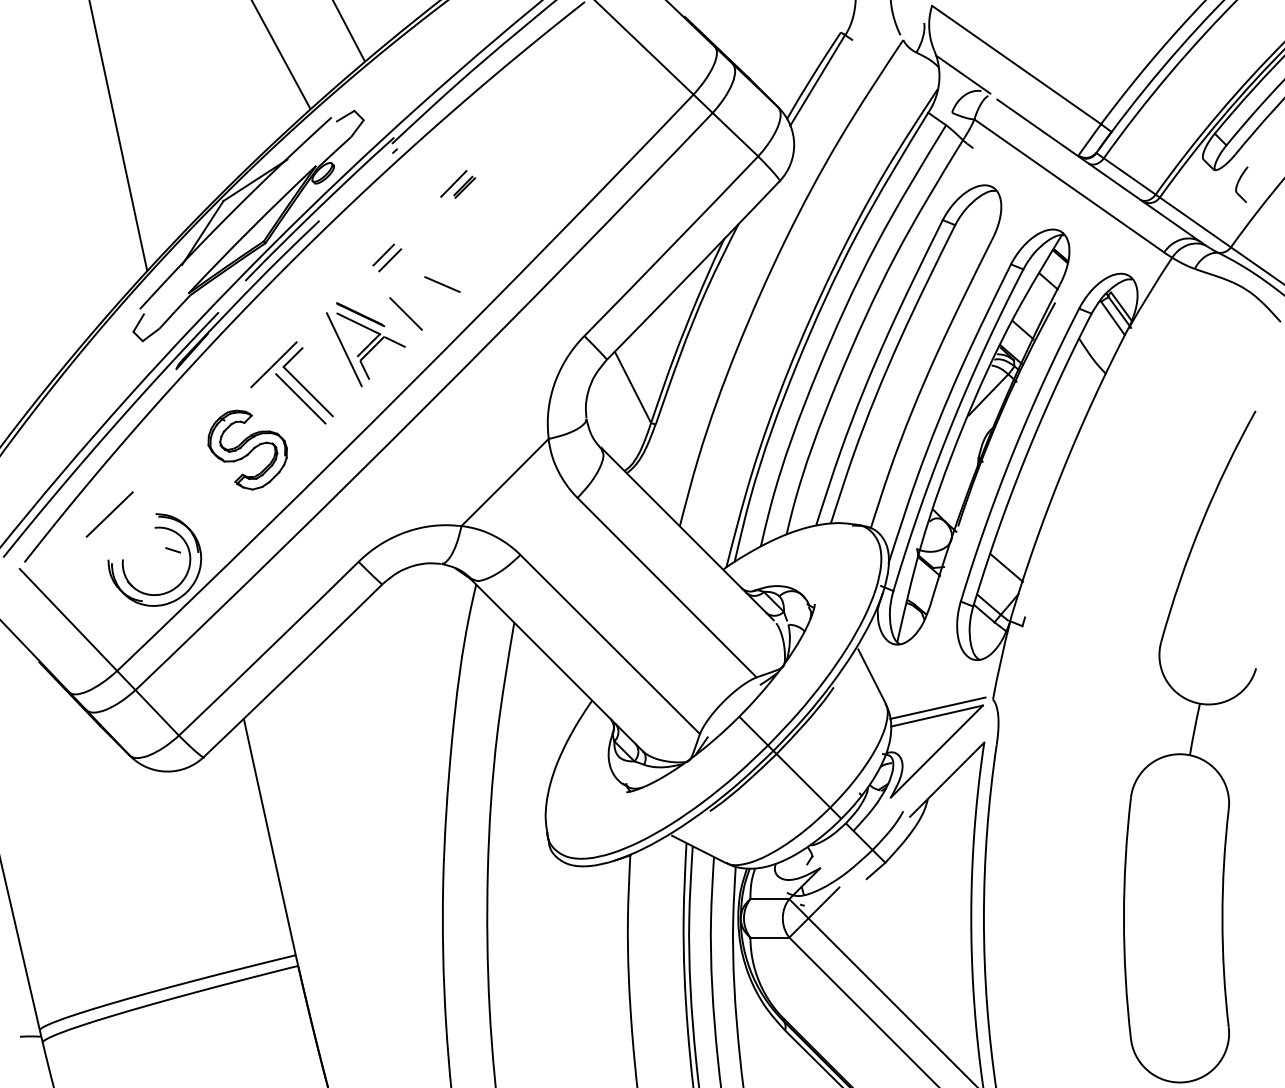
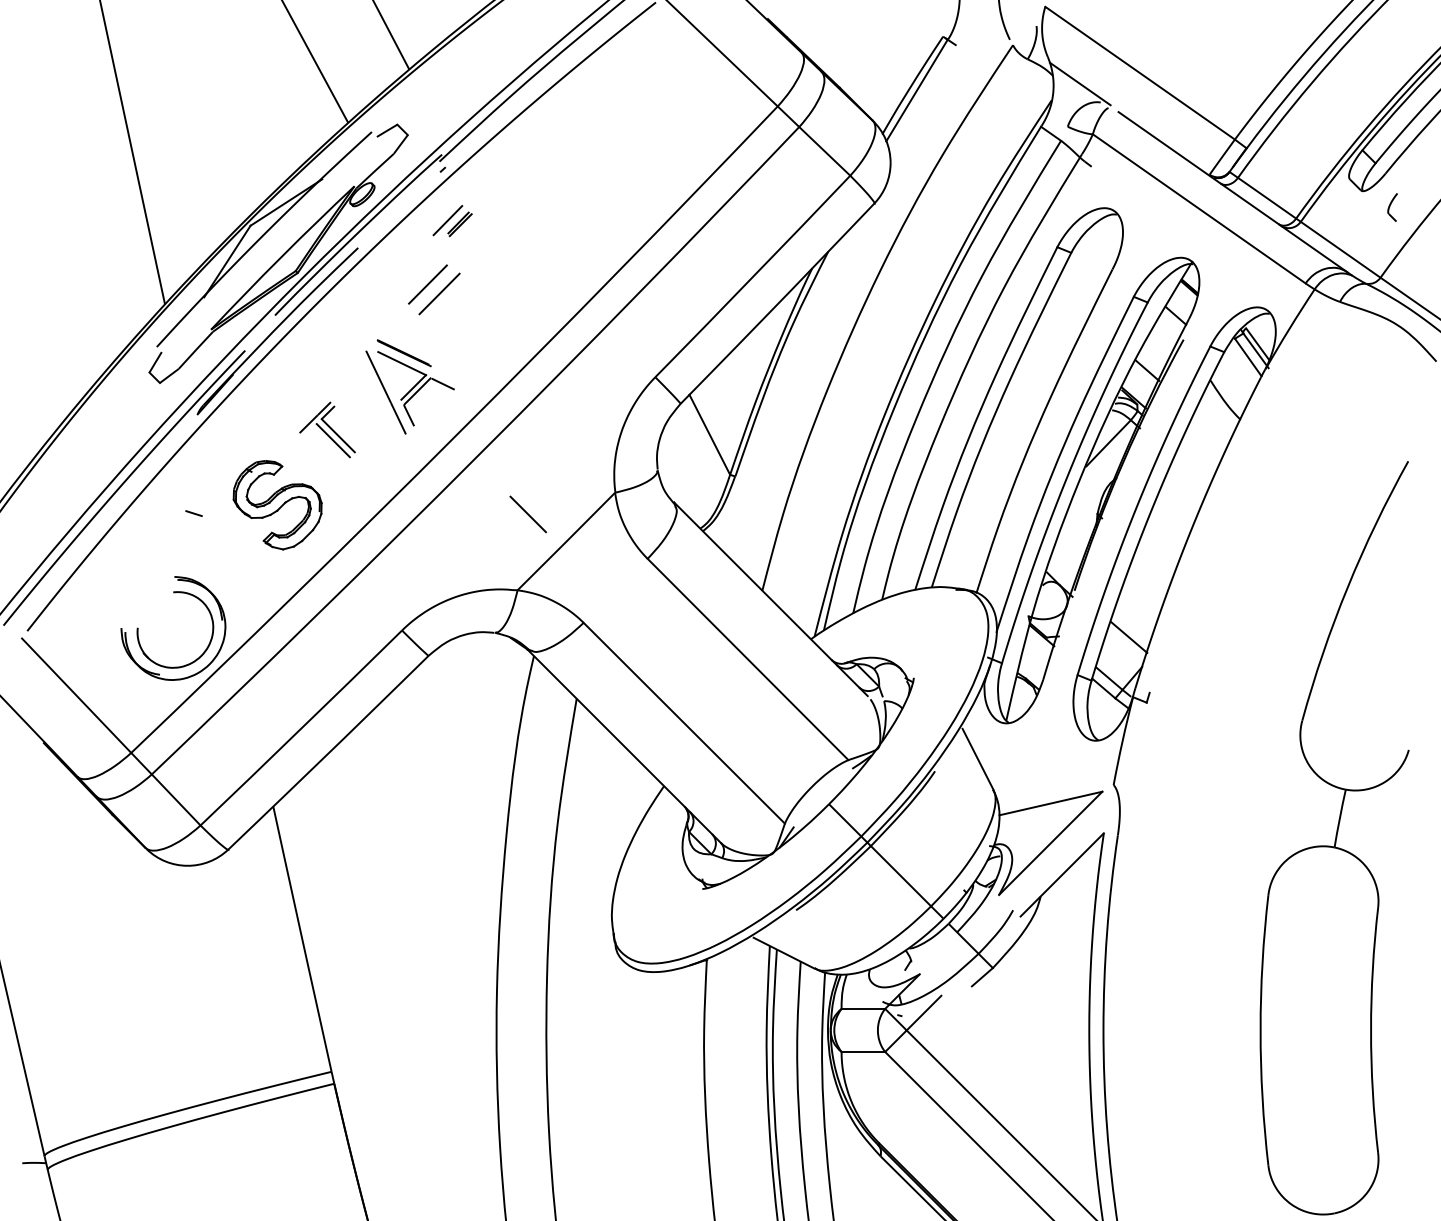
part: (457, 184) -> (452, 221), moved
part: (1241, 184) -> (1392, 207), size x0.7
part: (386, 257) -> (433, 289), size x1.6
line: (441, 284) -> (495, 319), removed
line: (405, 313) -> (527, 514), moved
part: (292, 382) -> (327, 429), size x0.6
line: (109, 514) -> (122, 577), removed
line: (172, 550) -> (193, 513), moved
line: (937, 708) -> (1051, 794), removed

